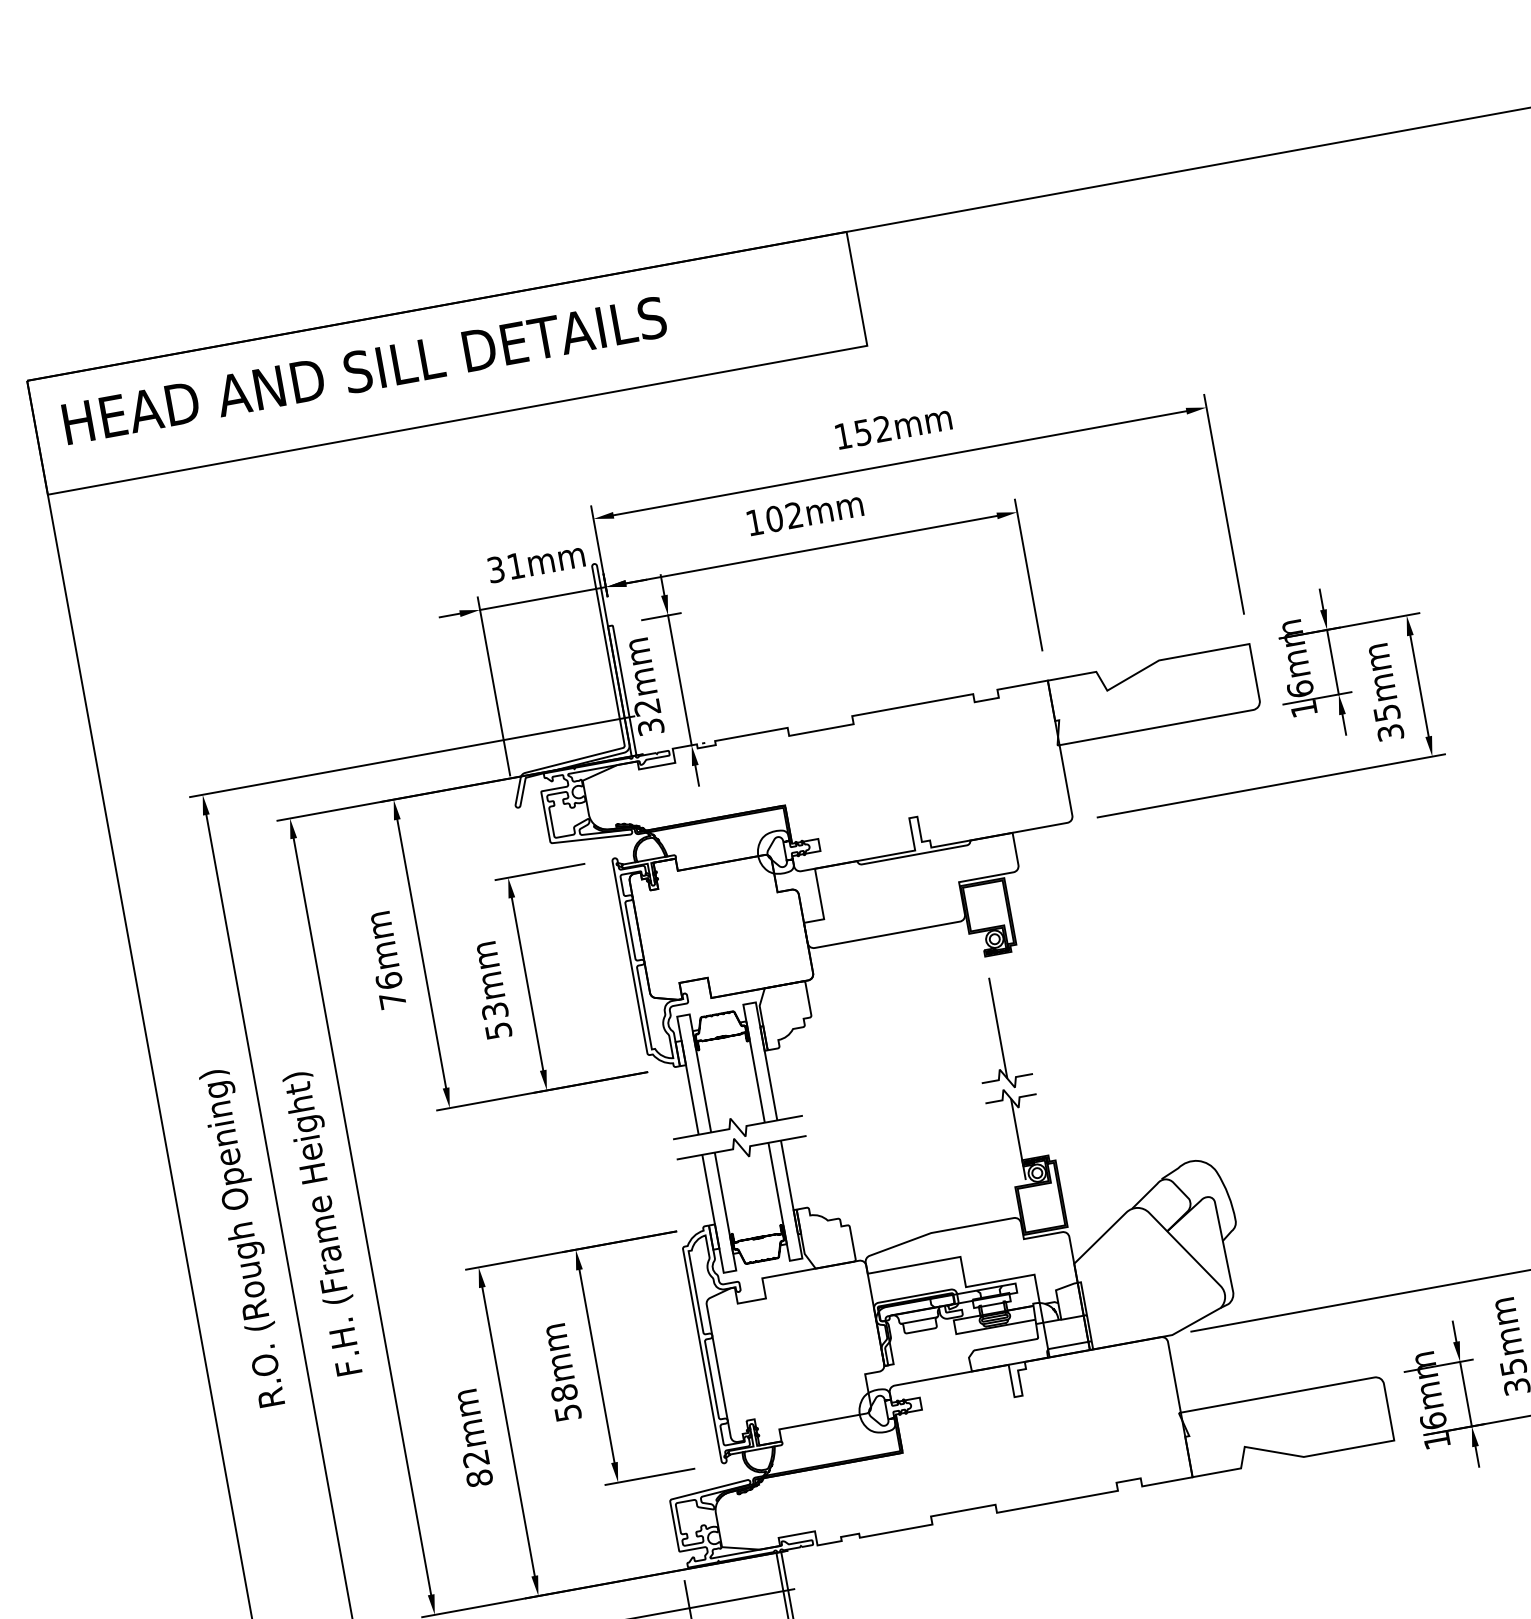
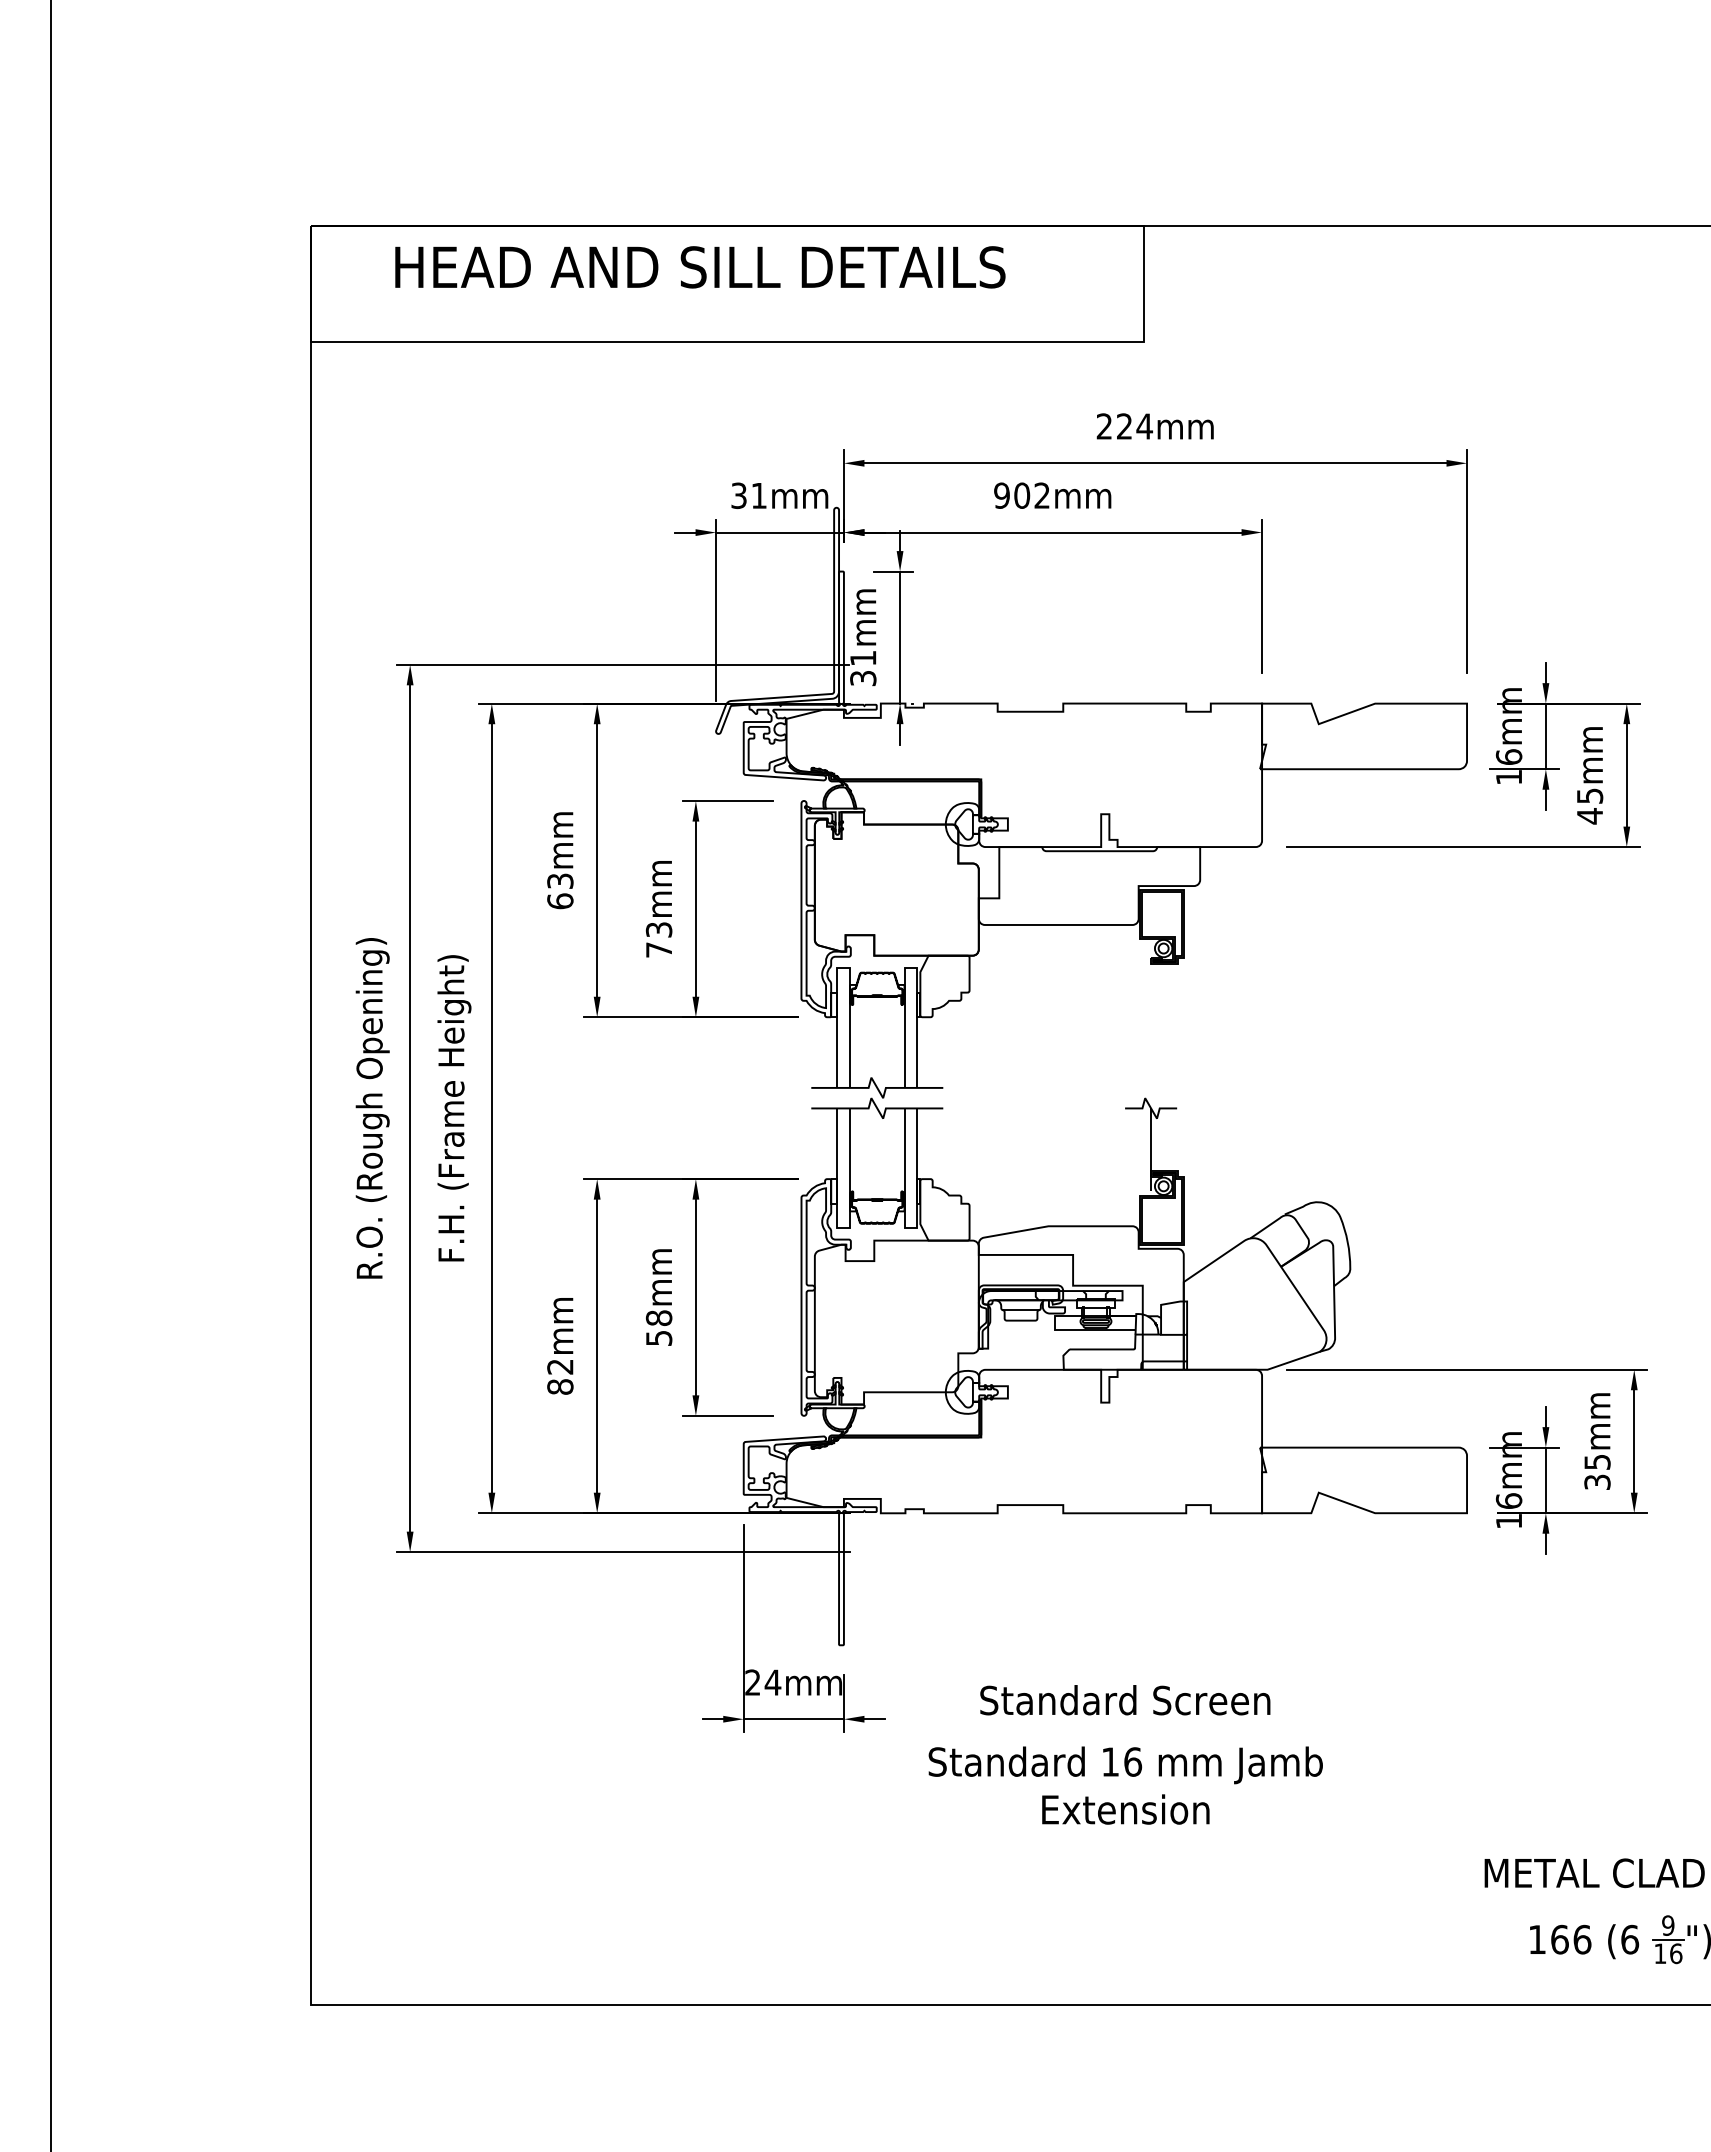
text: (364, 370) -> (700, 267), moved
text: (862, 432) -> (1124, 426), 152mm -> 224mm
text: (754, 522) -> (1001, 495), 102mm -> 902mm
text: (647, 707) -> (863, 658), 32mm -> 31mm
text: (1390, 733) -> (1589, 816), 35mm -> 45mm
text: (391, 990) -> (560, 891), 76mm -> 63mm
text: (498, 1030) -> (659, 949), 53mm -> 73mm
part: (999, 1032) -> (1151, 1041), removed

